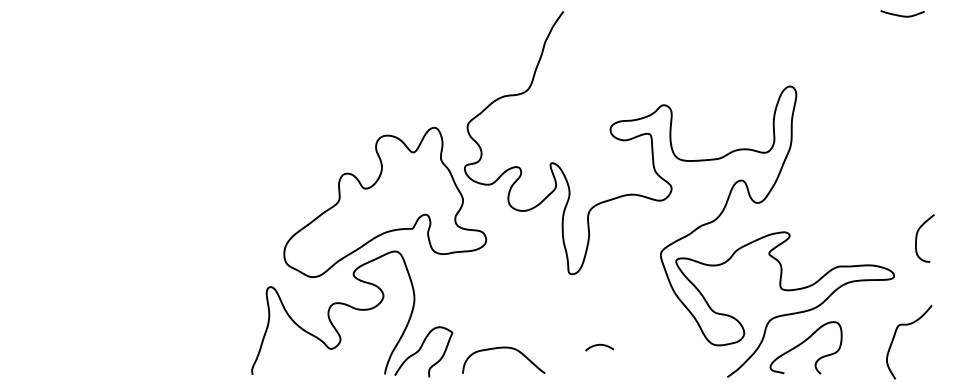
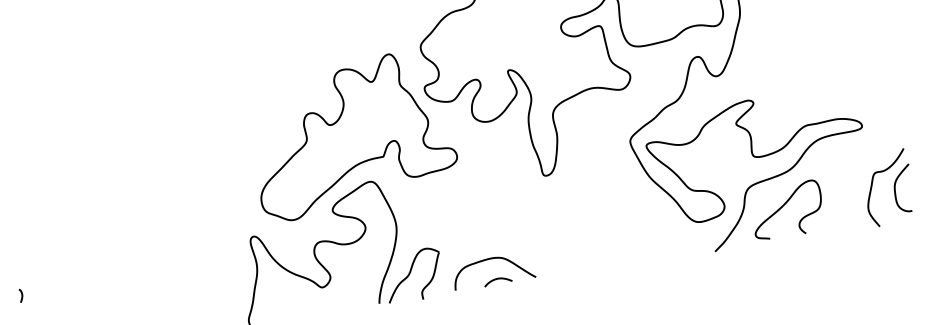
curve: (917, 238) -> (896, 190), moved
curve: (30, 308) -> (21, 296), added
curve: (599, 345) -> (497, 279), moved

